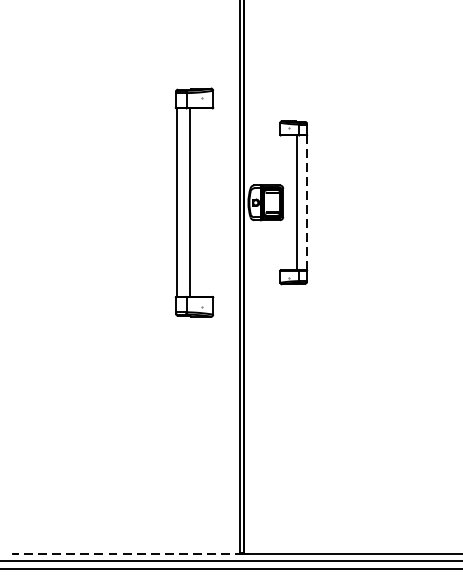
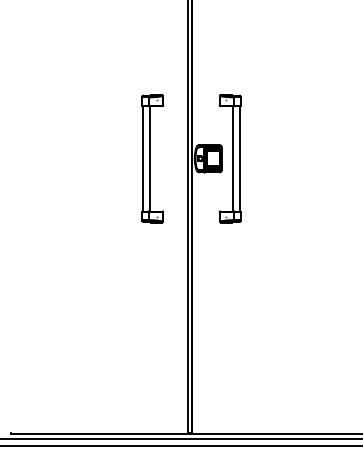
part: (194, 202) -> (152, 158), size x0.71
line: (306, 202) -> (240, 158), dashed -> solid
line: (128, 553) -> (100, 433), dashed -> solid

